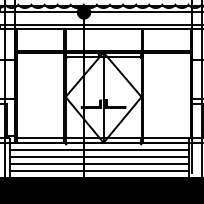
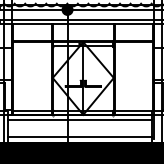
line: (98, 157) -> (79, 126), removed
line: (98, 163) -> (79, 131), removed

